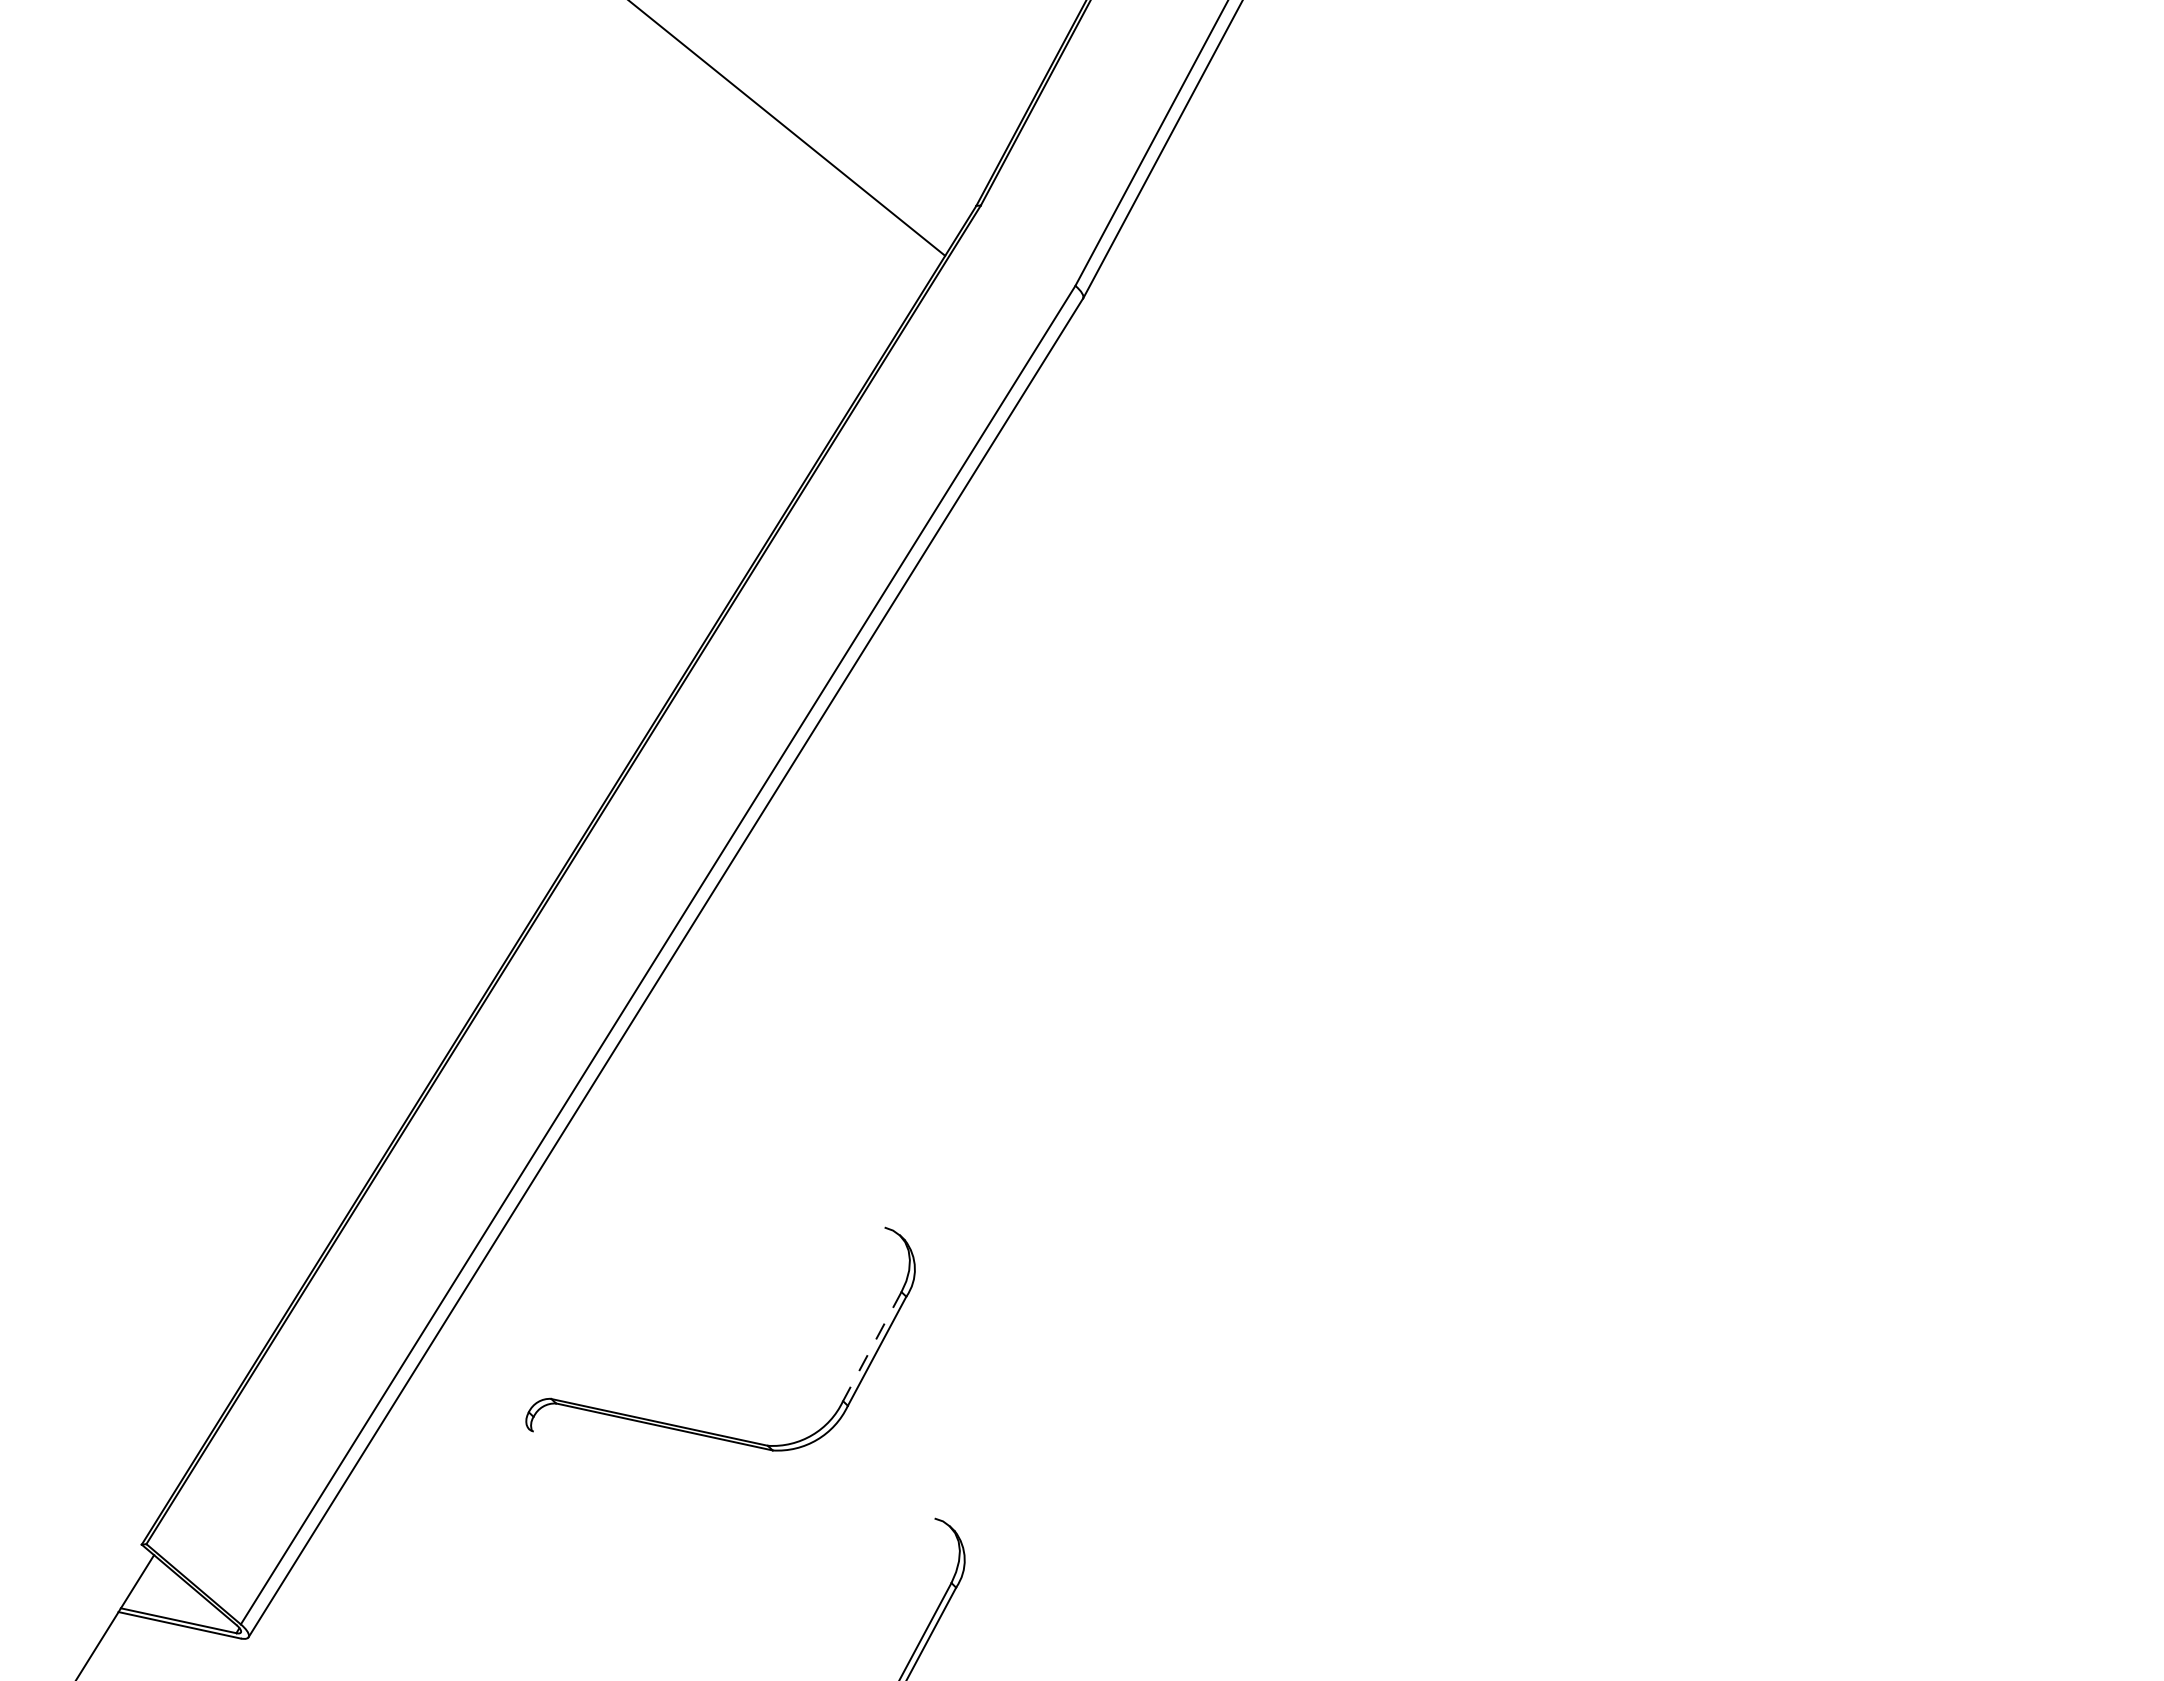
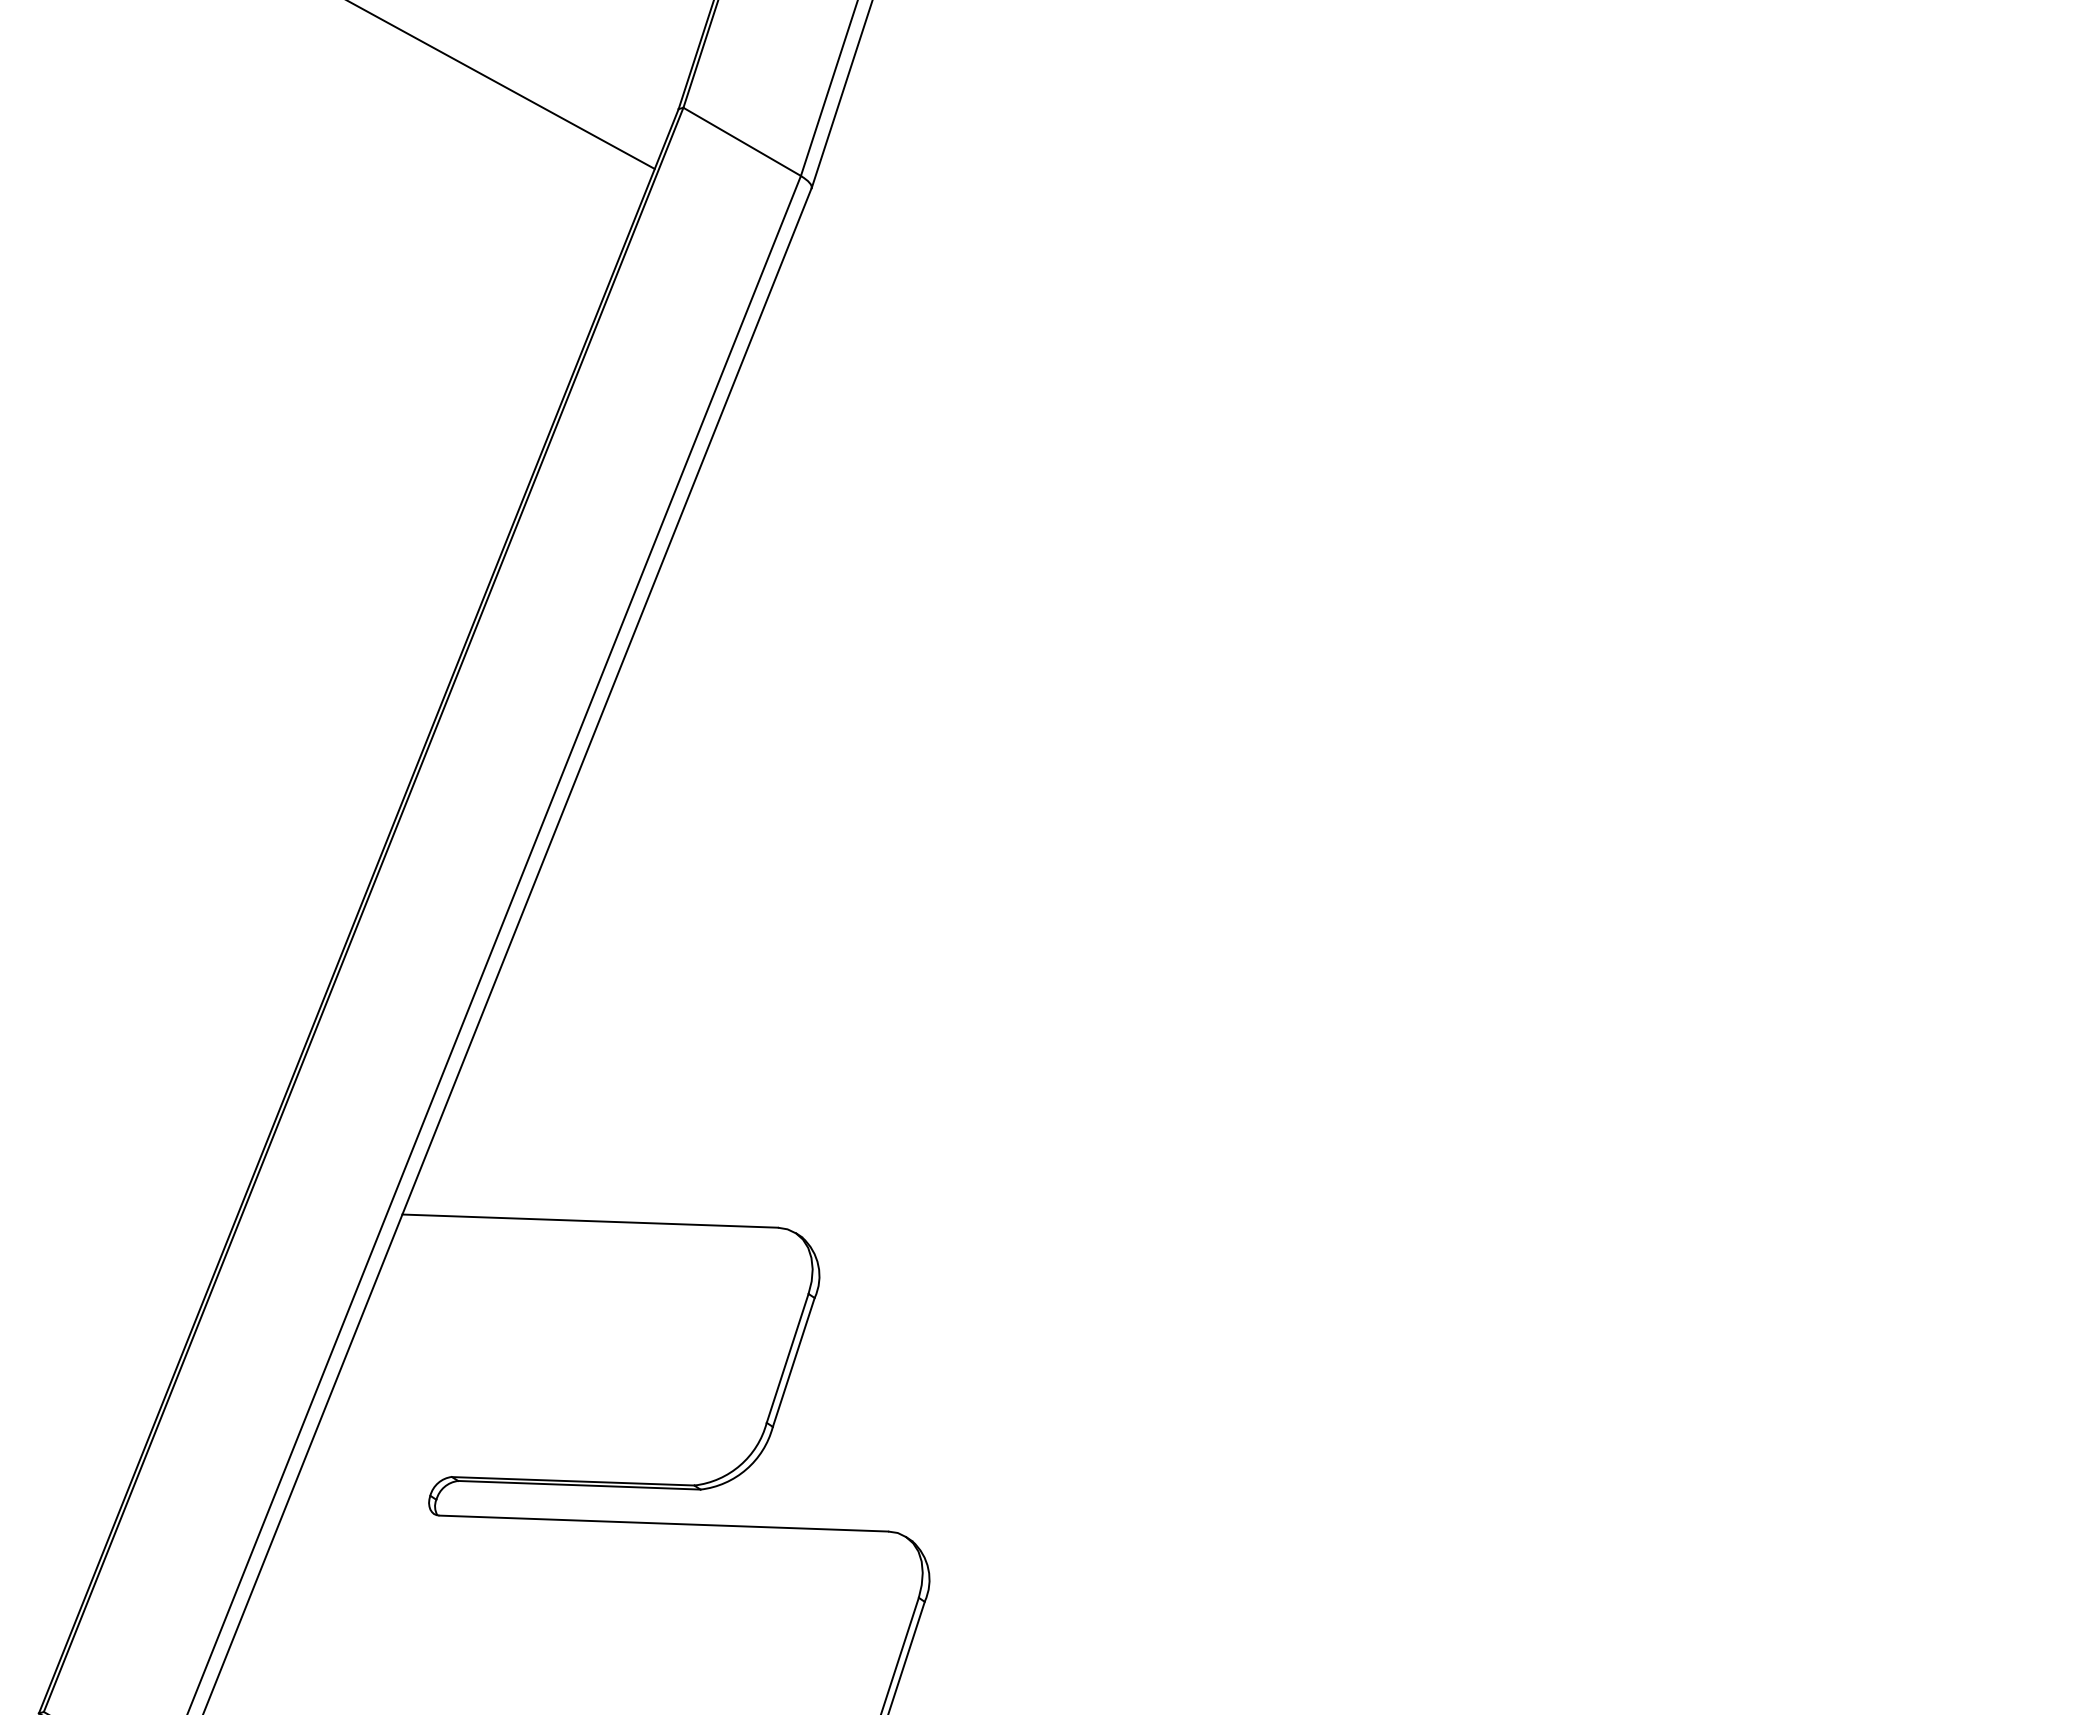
line: (1027, 245) -> (741, 141), added
line: (716, 1190) -> (589, 1220), added
line: (872, 1346) -> (787, 1358), dashed -> solid
line: (733, 1474) -> (662, 1523), added

